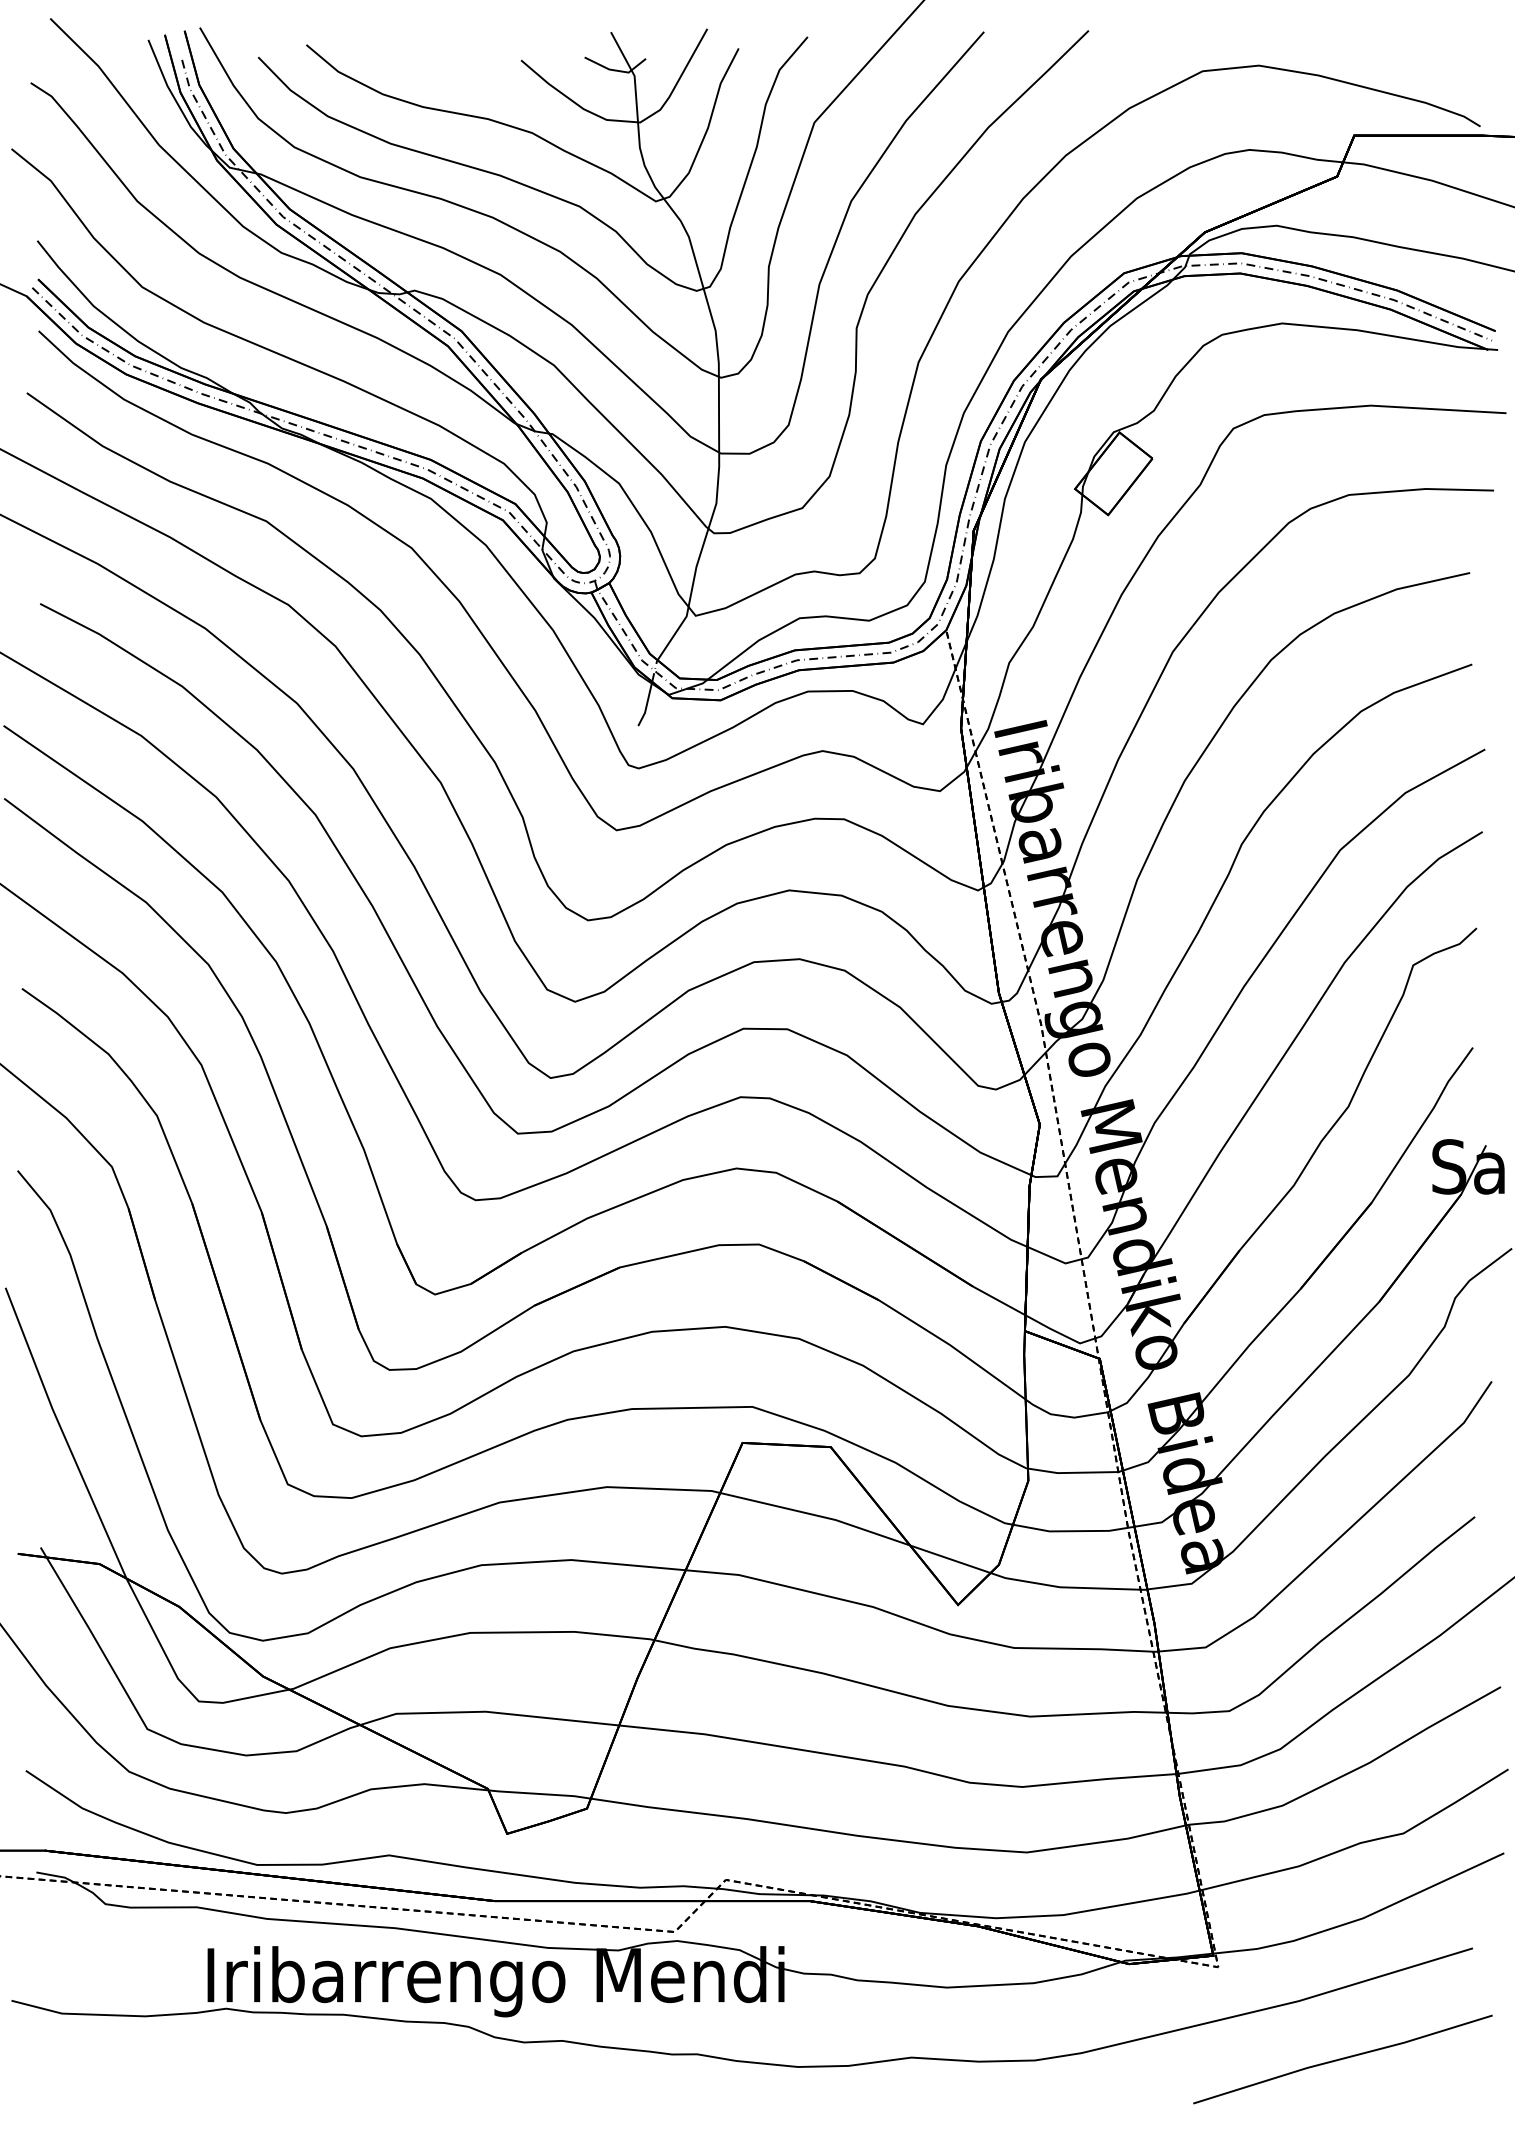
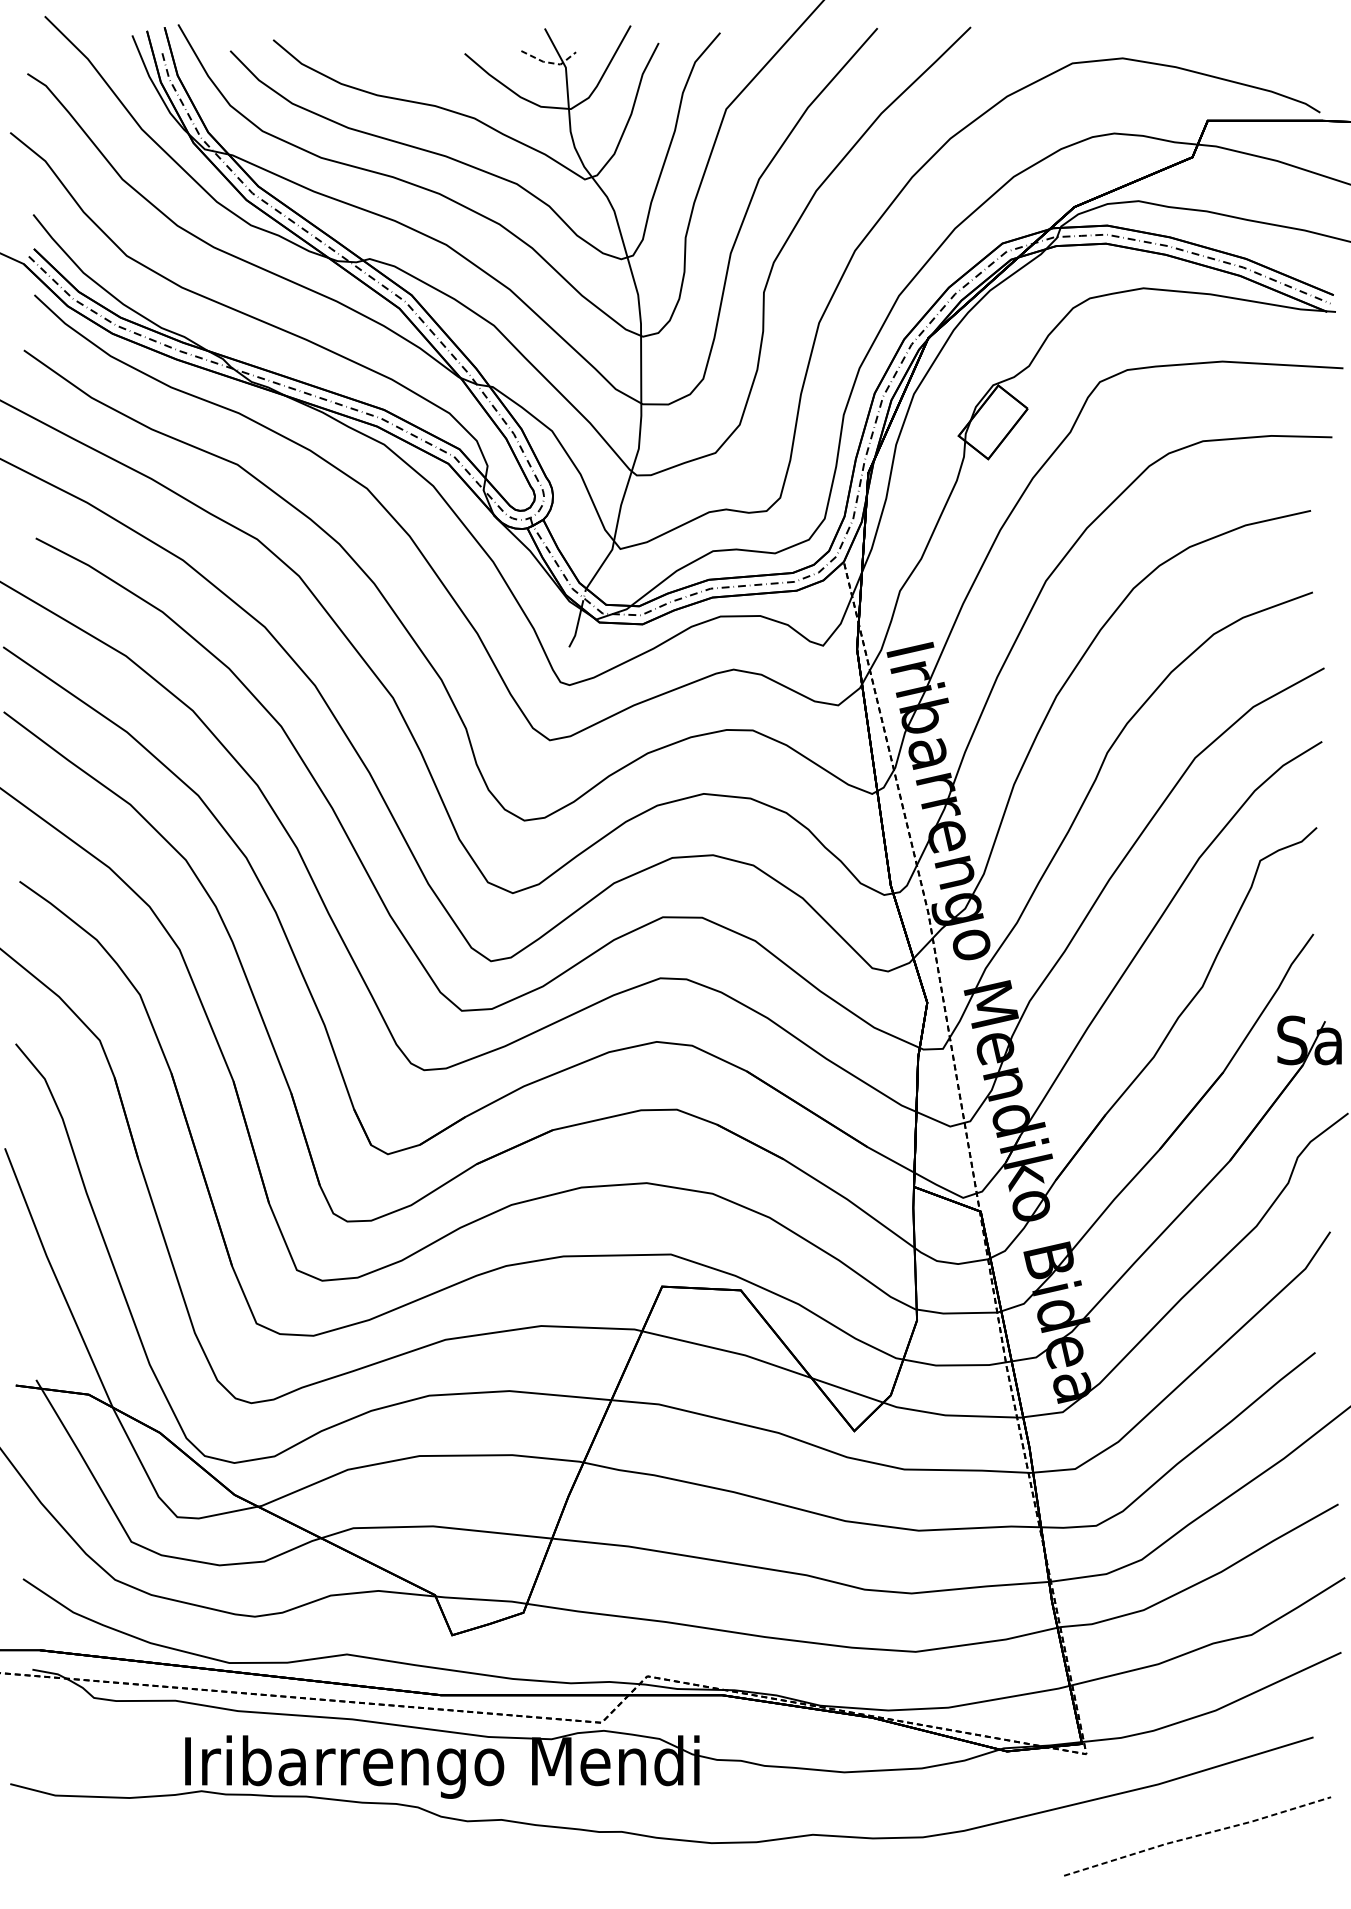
line: (617, 70) -> (550, 62), solid -> dashed
line: (1343, 2058) -> (1198, 1835), solid -> dashed

